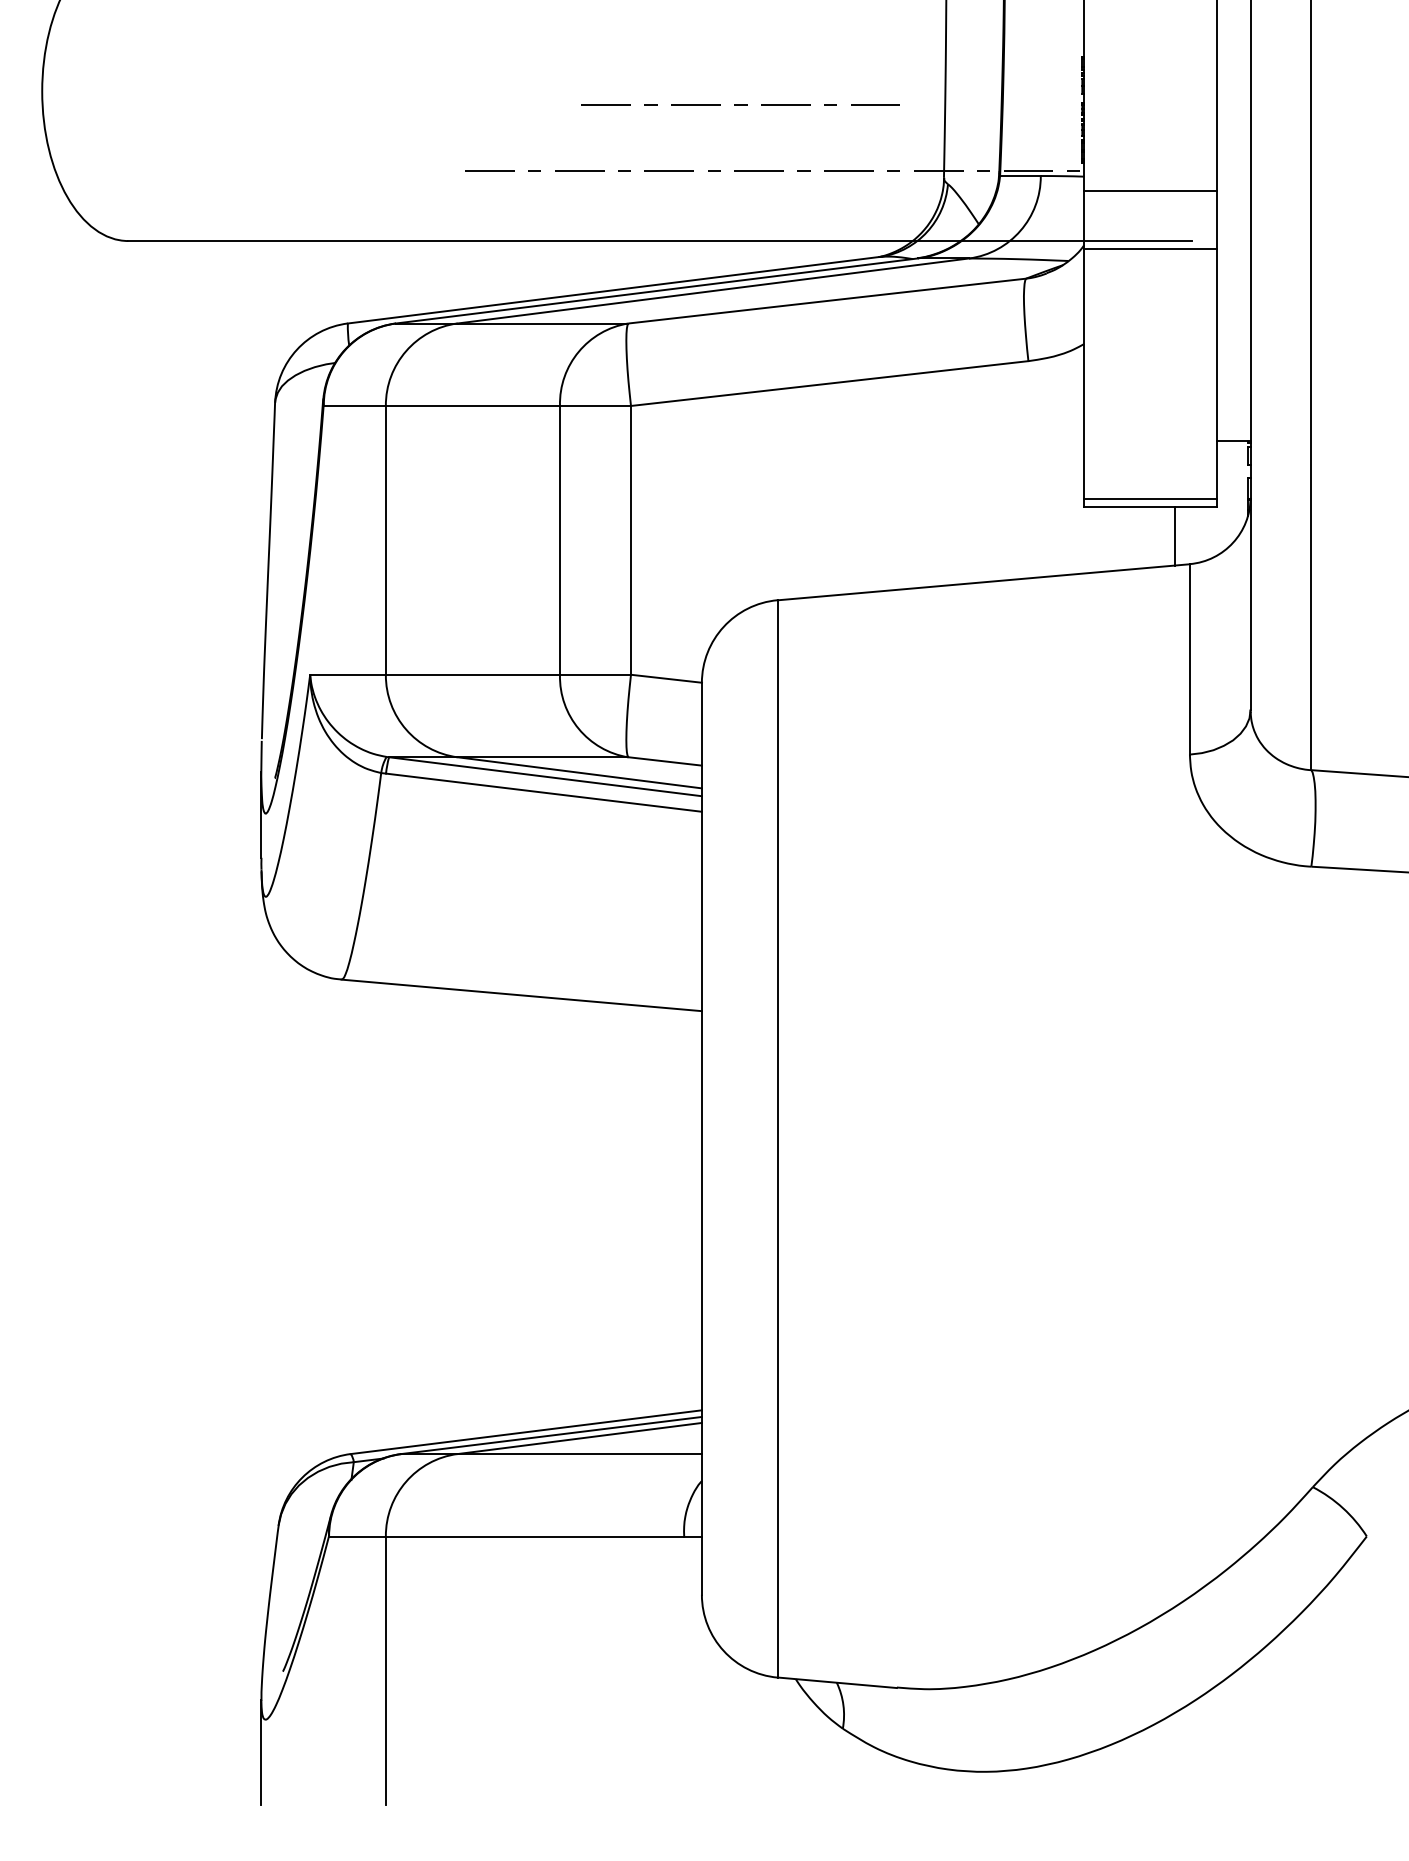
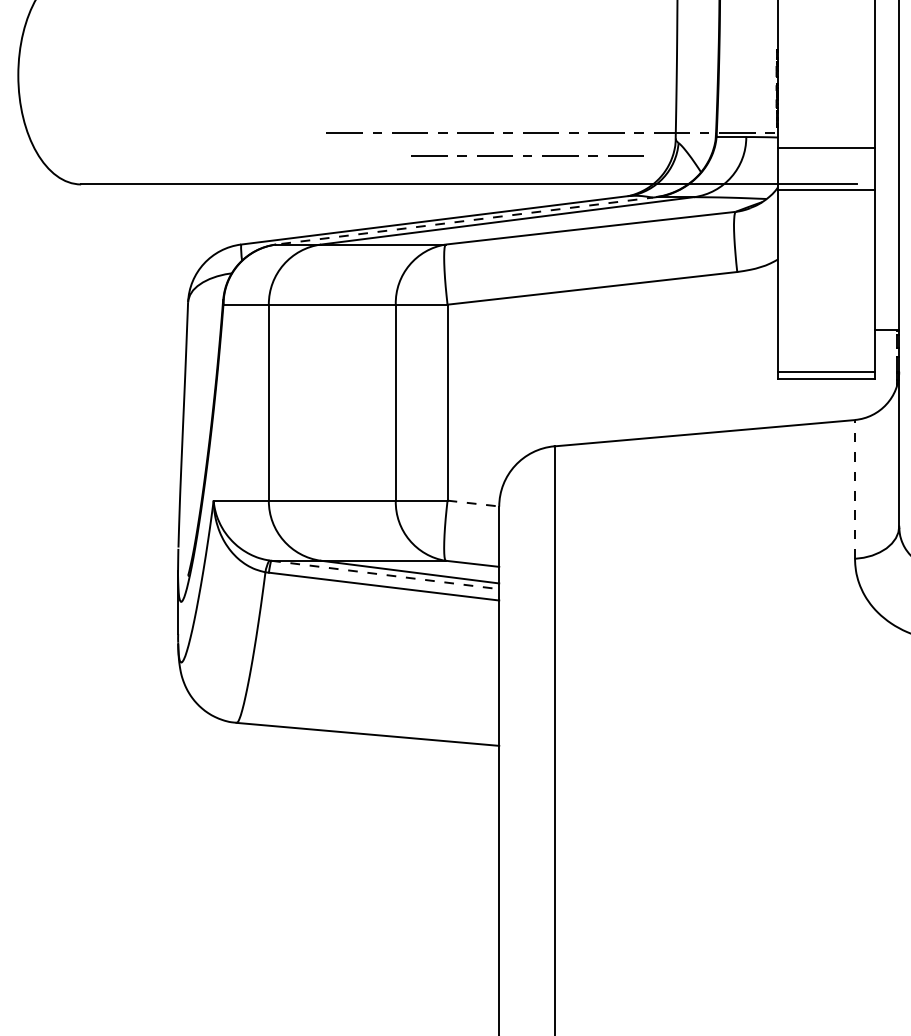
line: (740, 104) -> (527, 155), moved
line: (656, 290) -> (466, 220), solid -> dashed
line: (1174, 536) -> (843, 399), removed
line: (1189, 658) -> (854, 488), solid -> dashed
line: (666, 678) -> (473, 503), solid -> dashed
line: (545, 776) -> (385, 574), solid -> dashed

